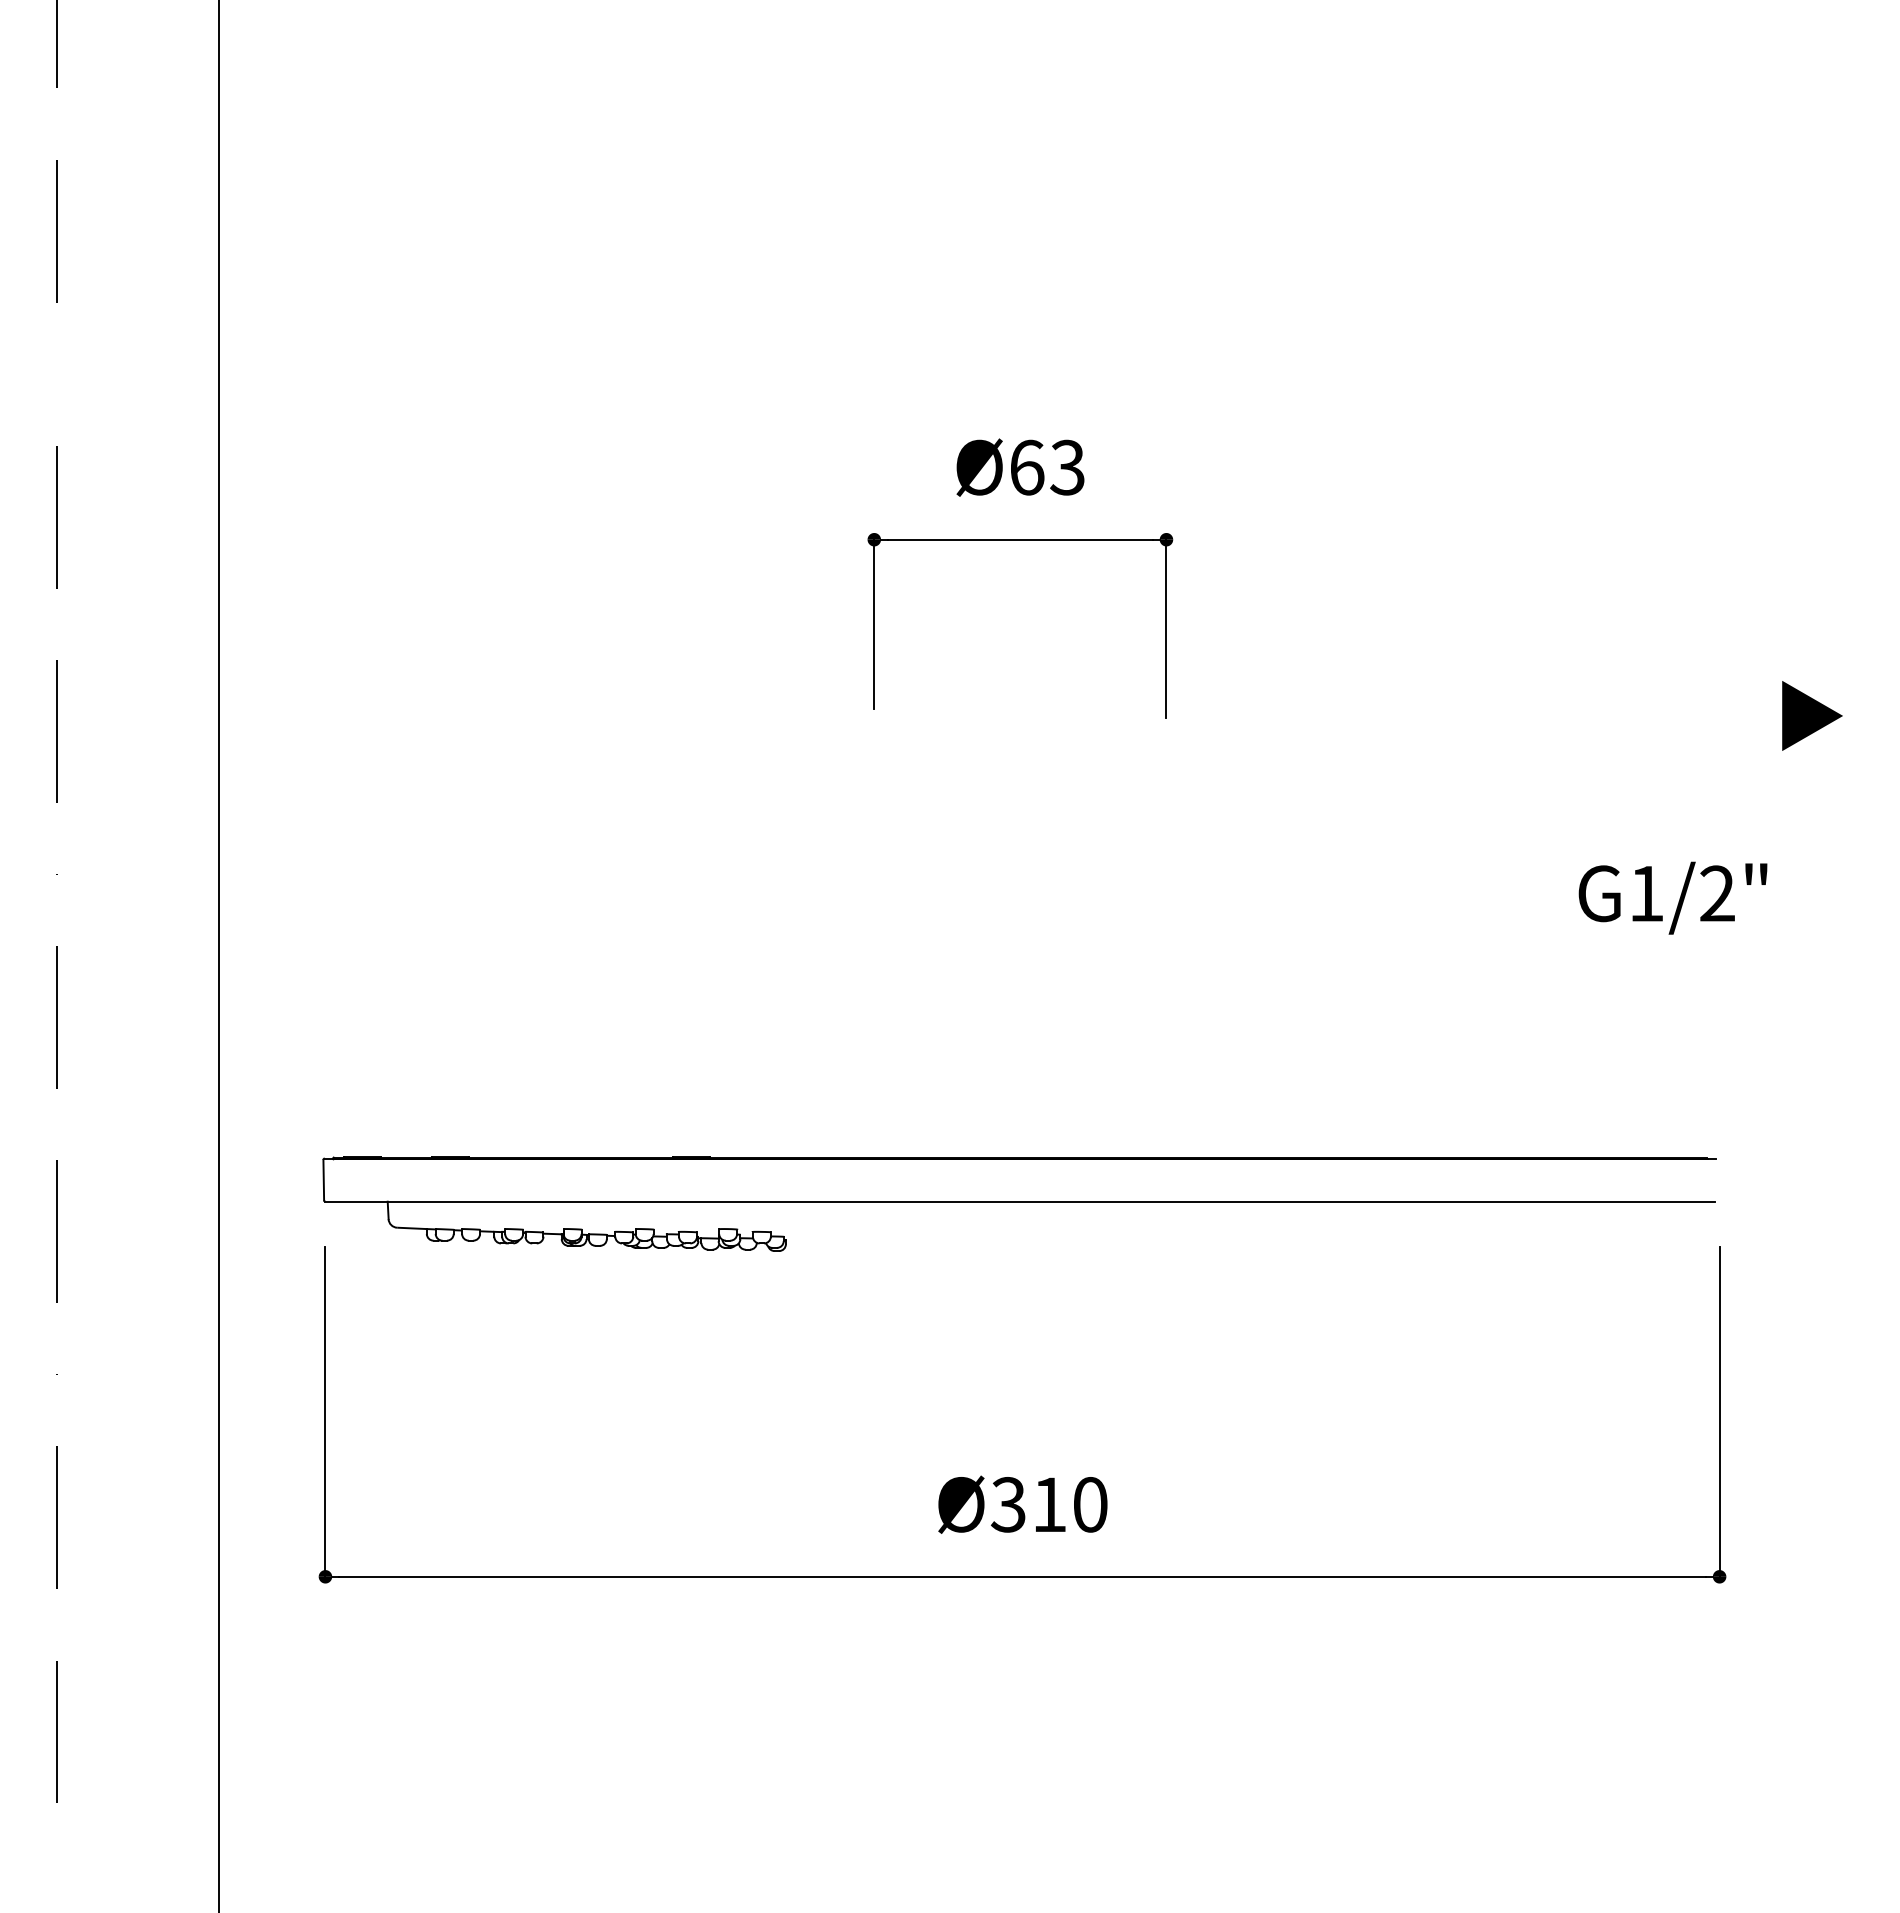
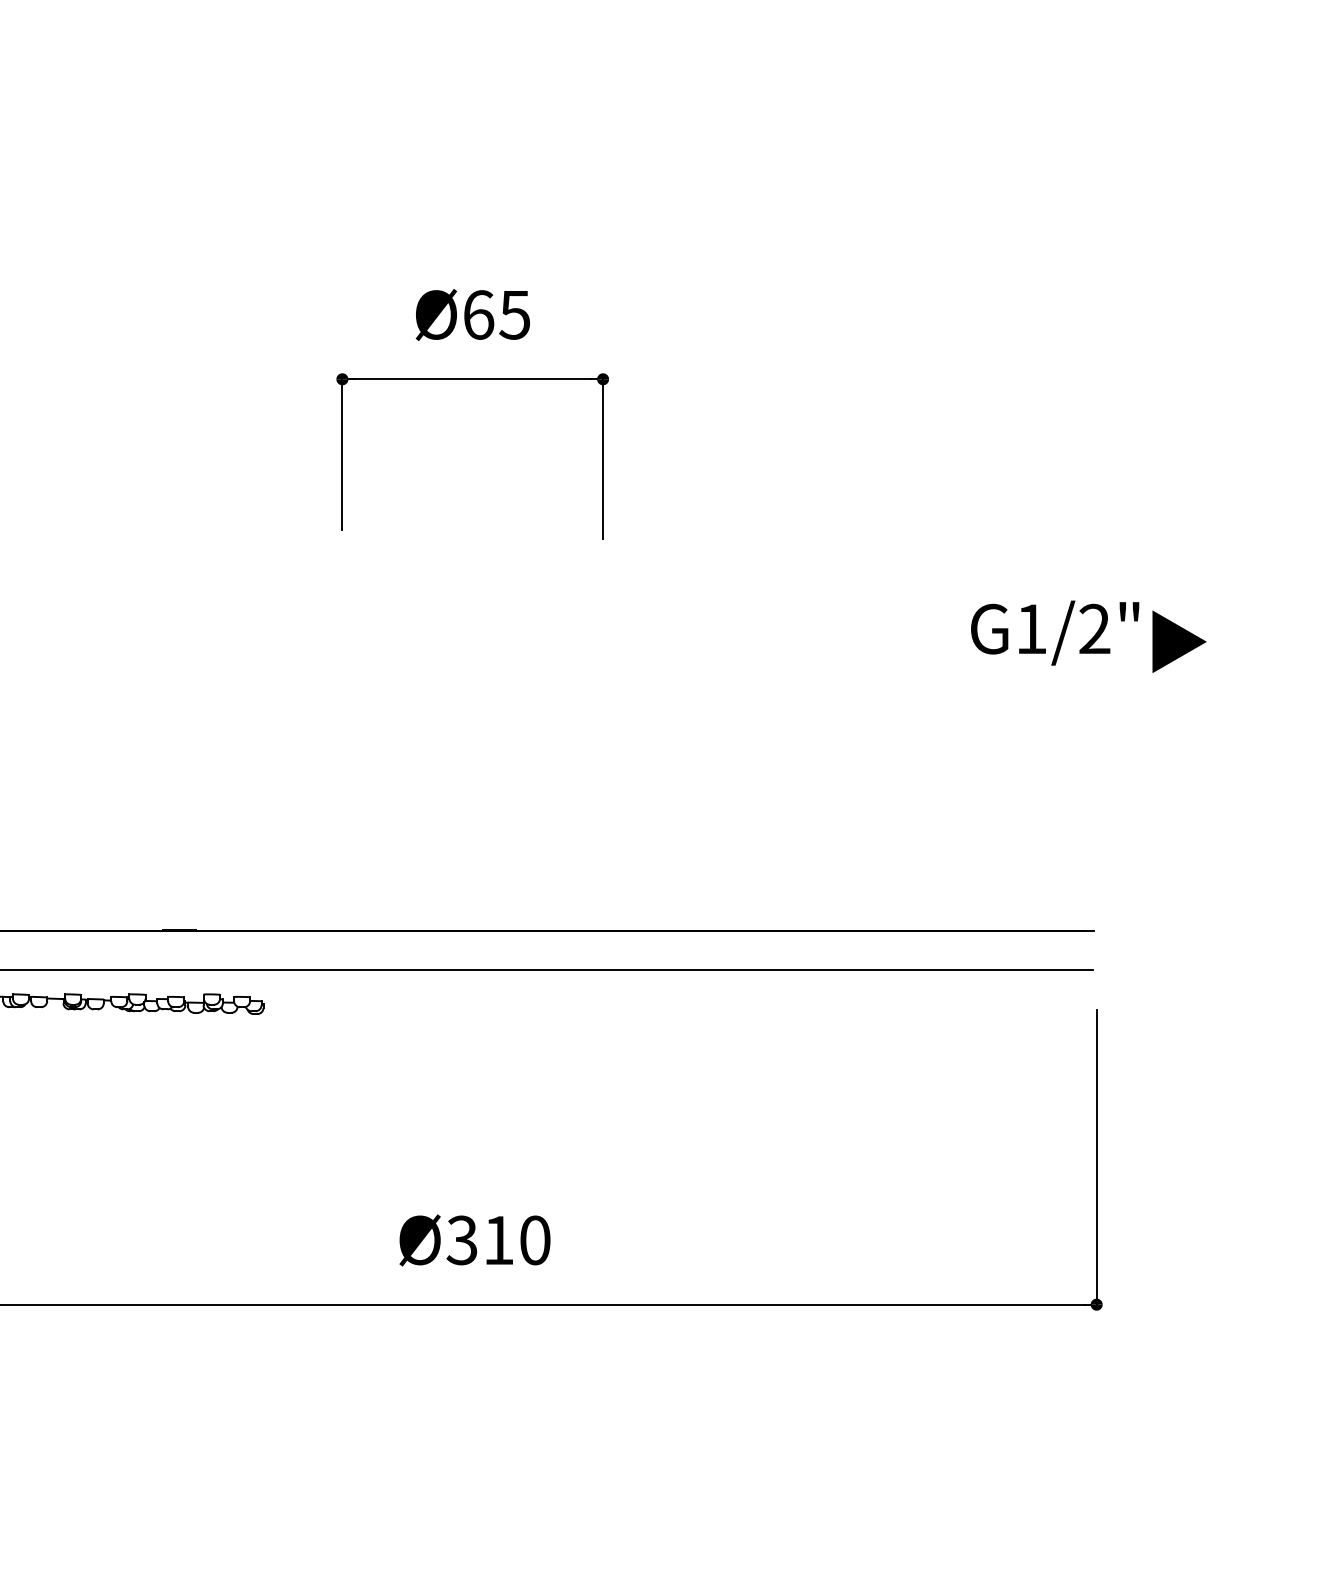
text: (1067, 467) -> (514, 314), Ø63 -> Ø65
text: (1812, 715) -> (1179, 641), moved
text: (1672, 897) -> (1054, 632), moved

